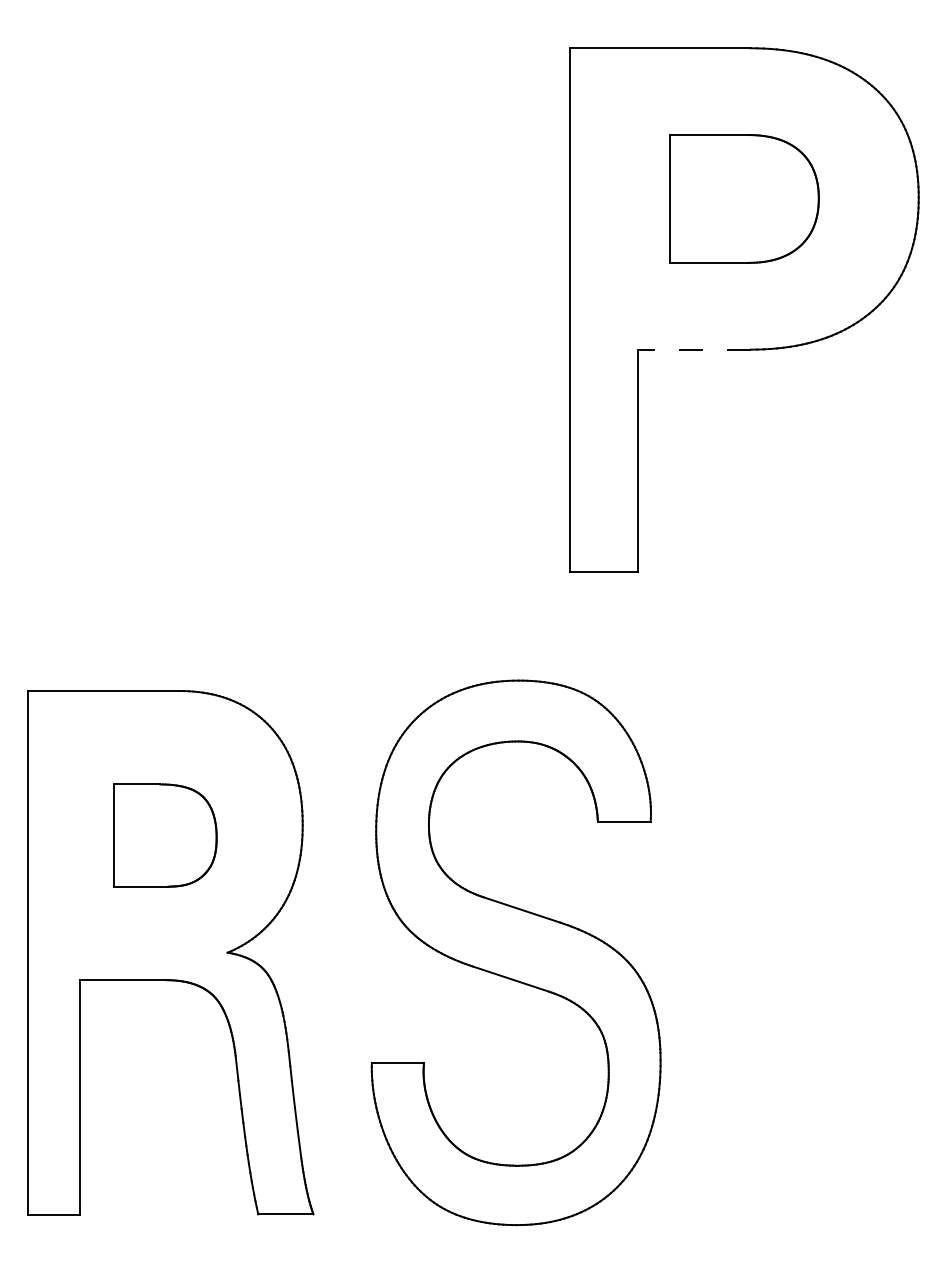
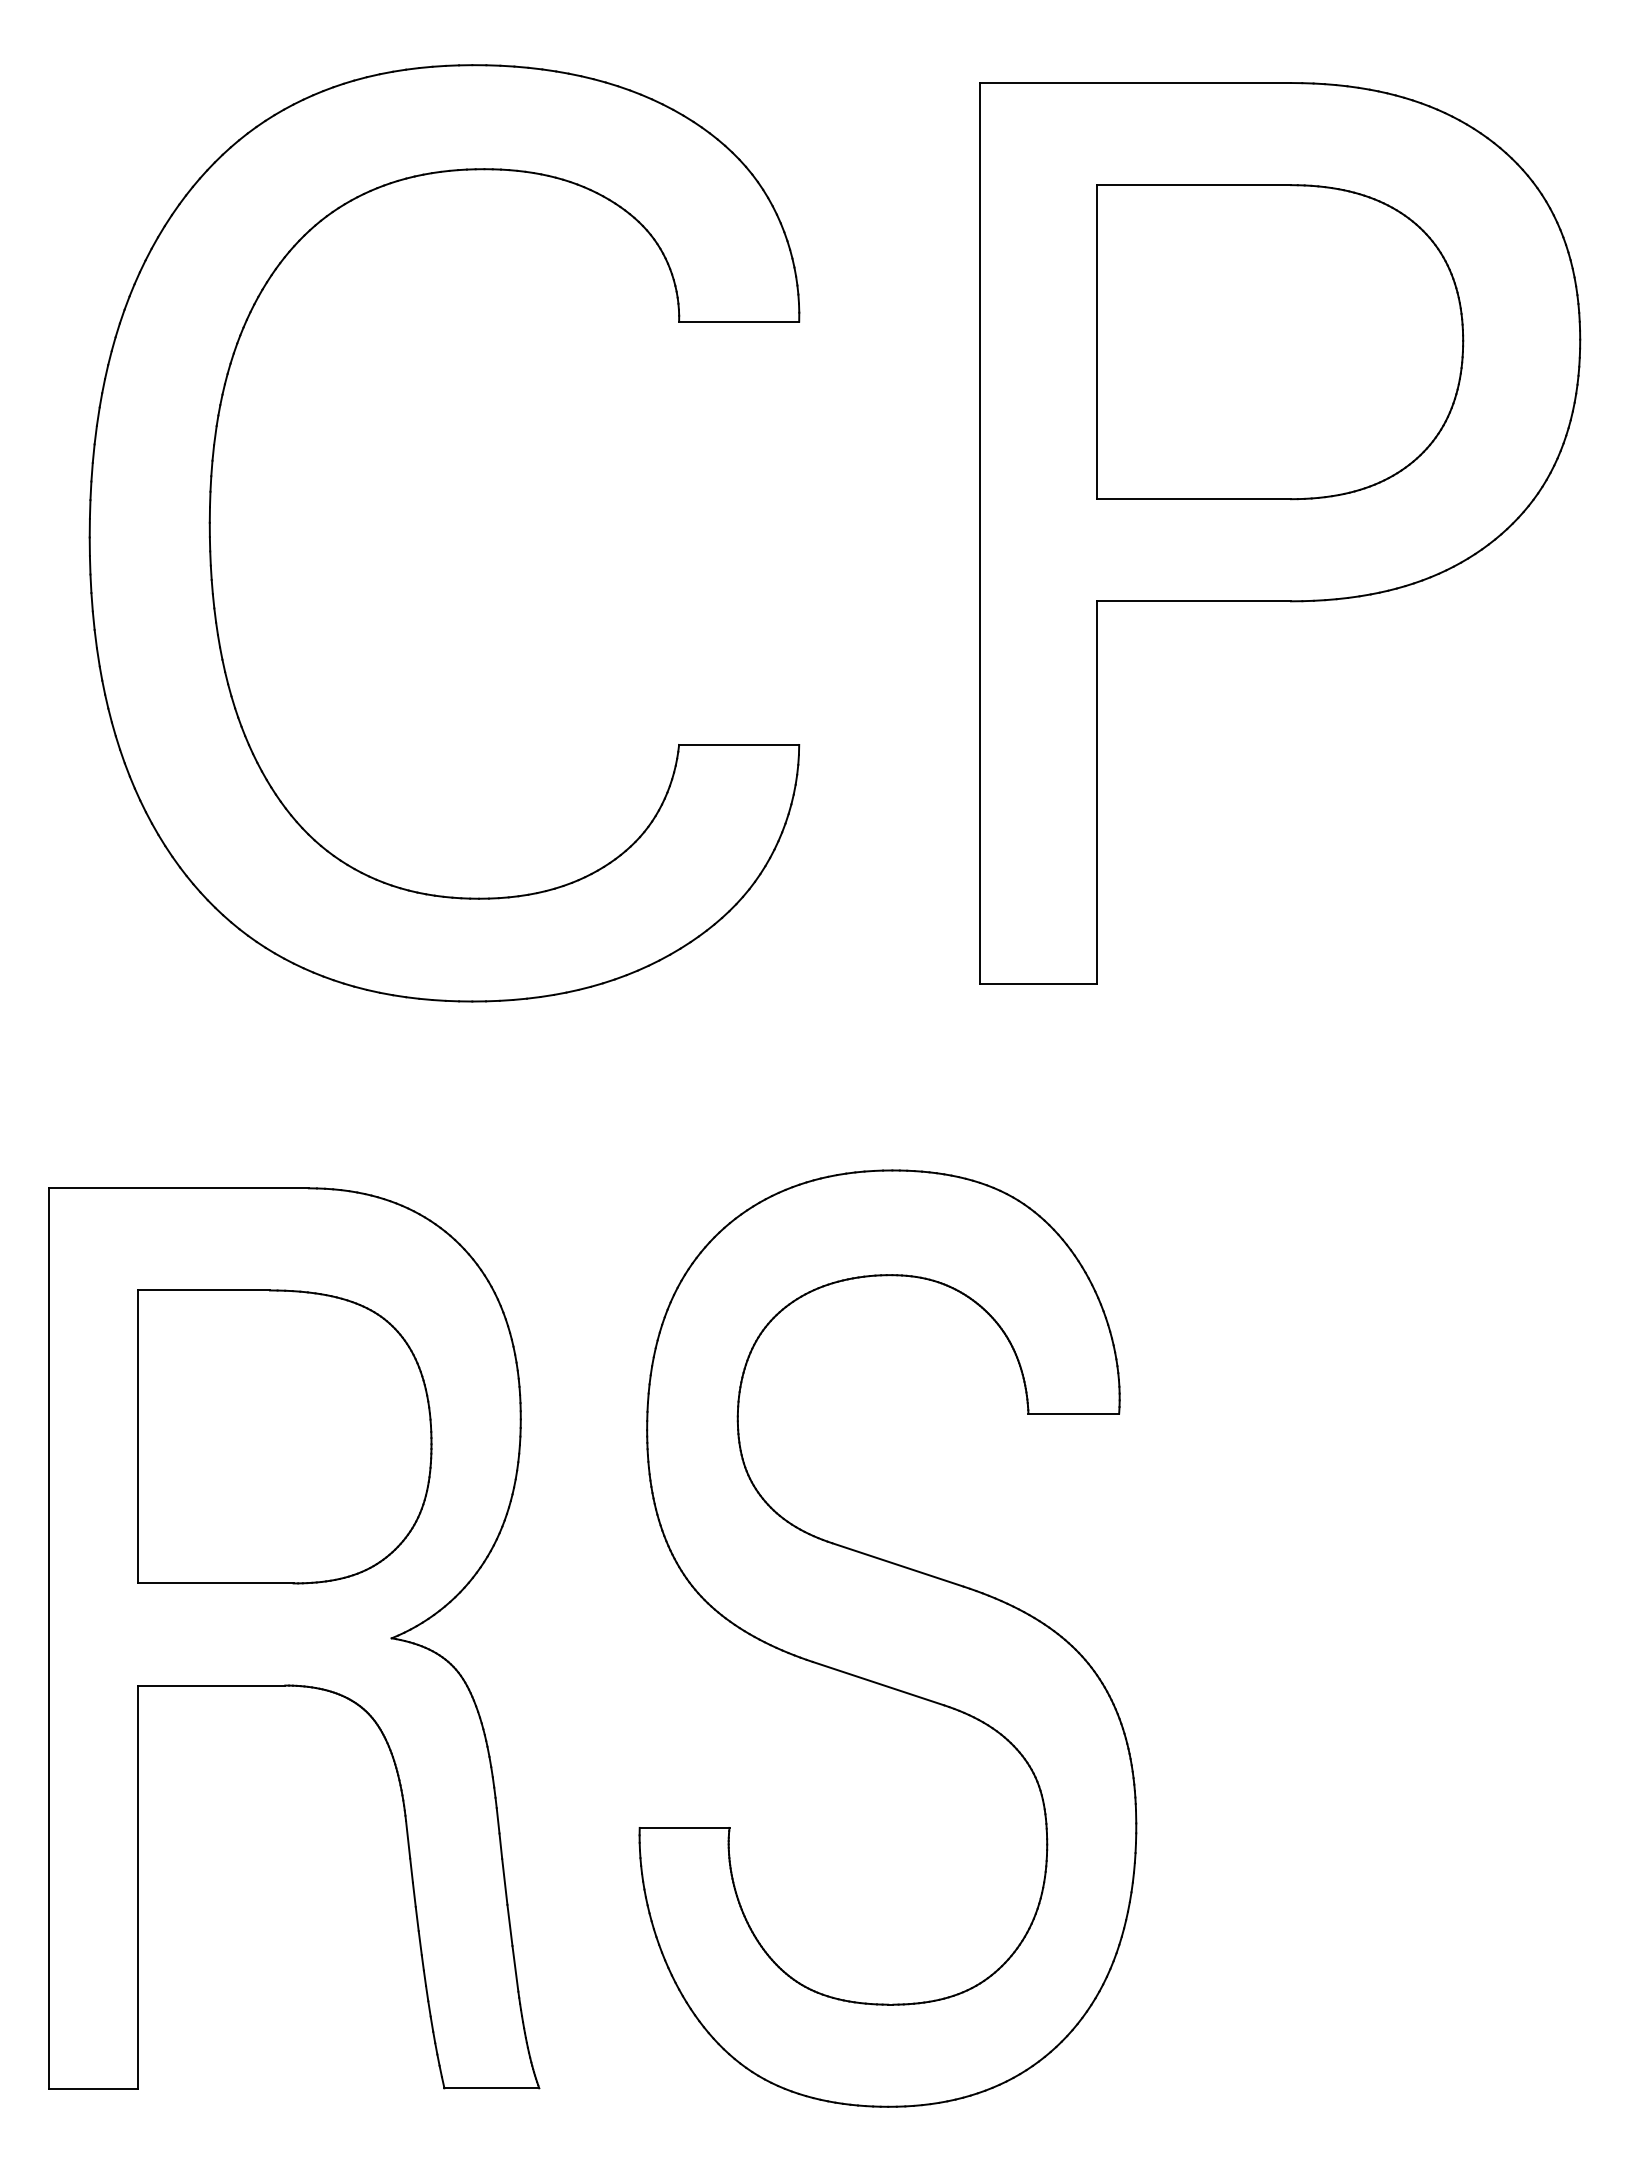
part: (744, 198) -> (1280, 341), size x1.43
part: (123, 320) -> (212, 551), added
line: (693, 349) -> (1192, 601), dashed -> solid
part: (165, 835) -> (284, 1436), size x1.67

